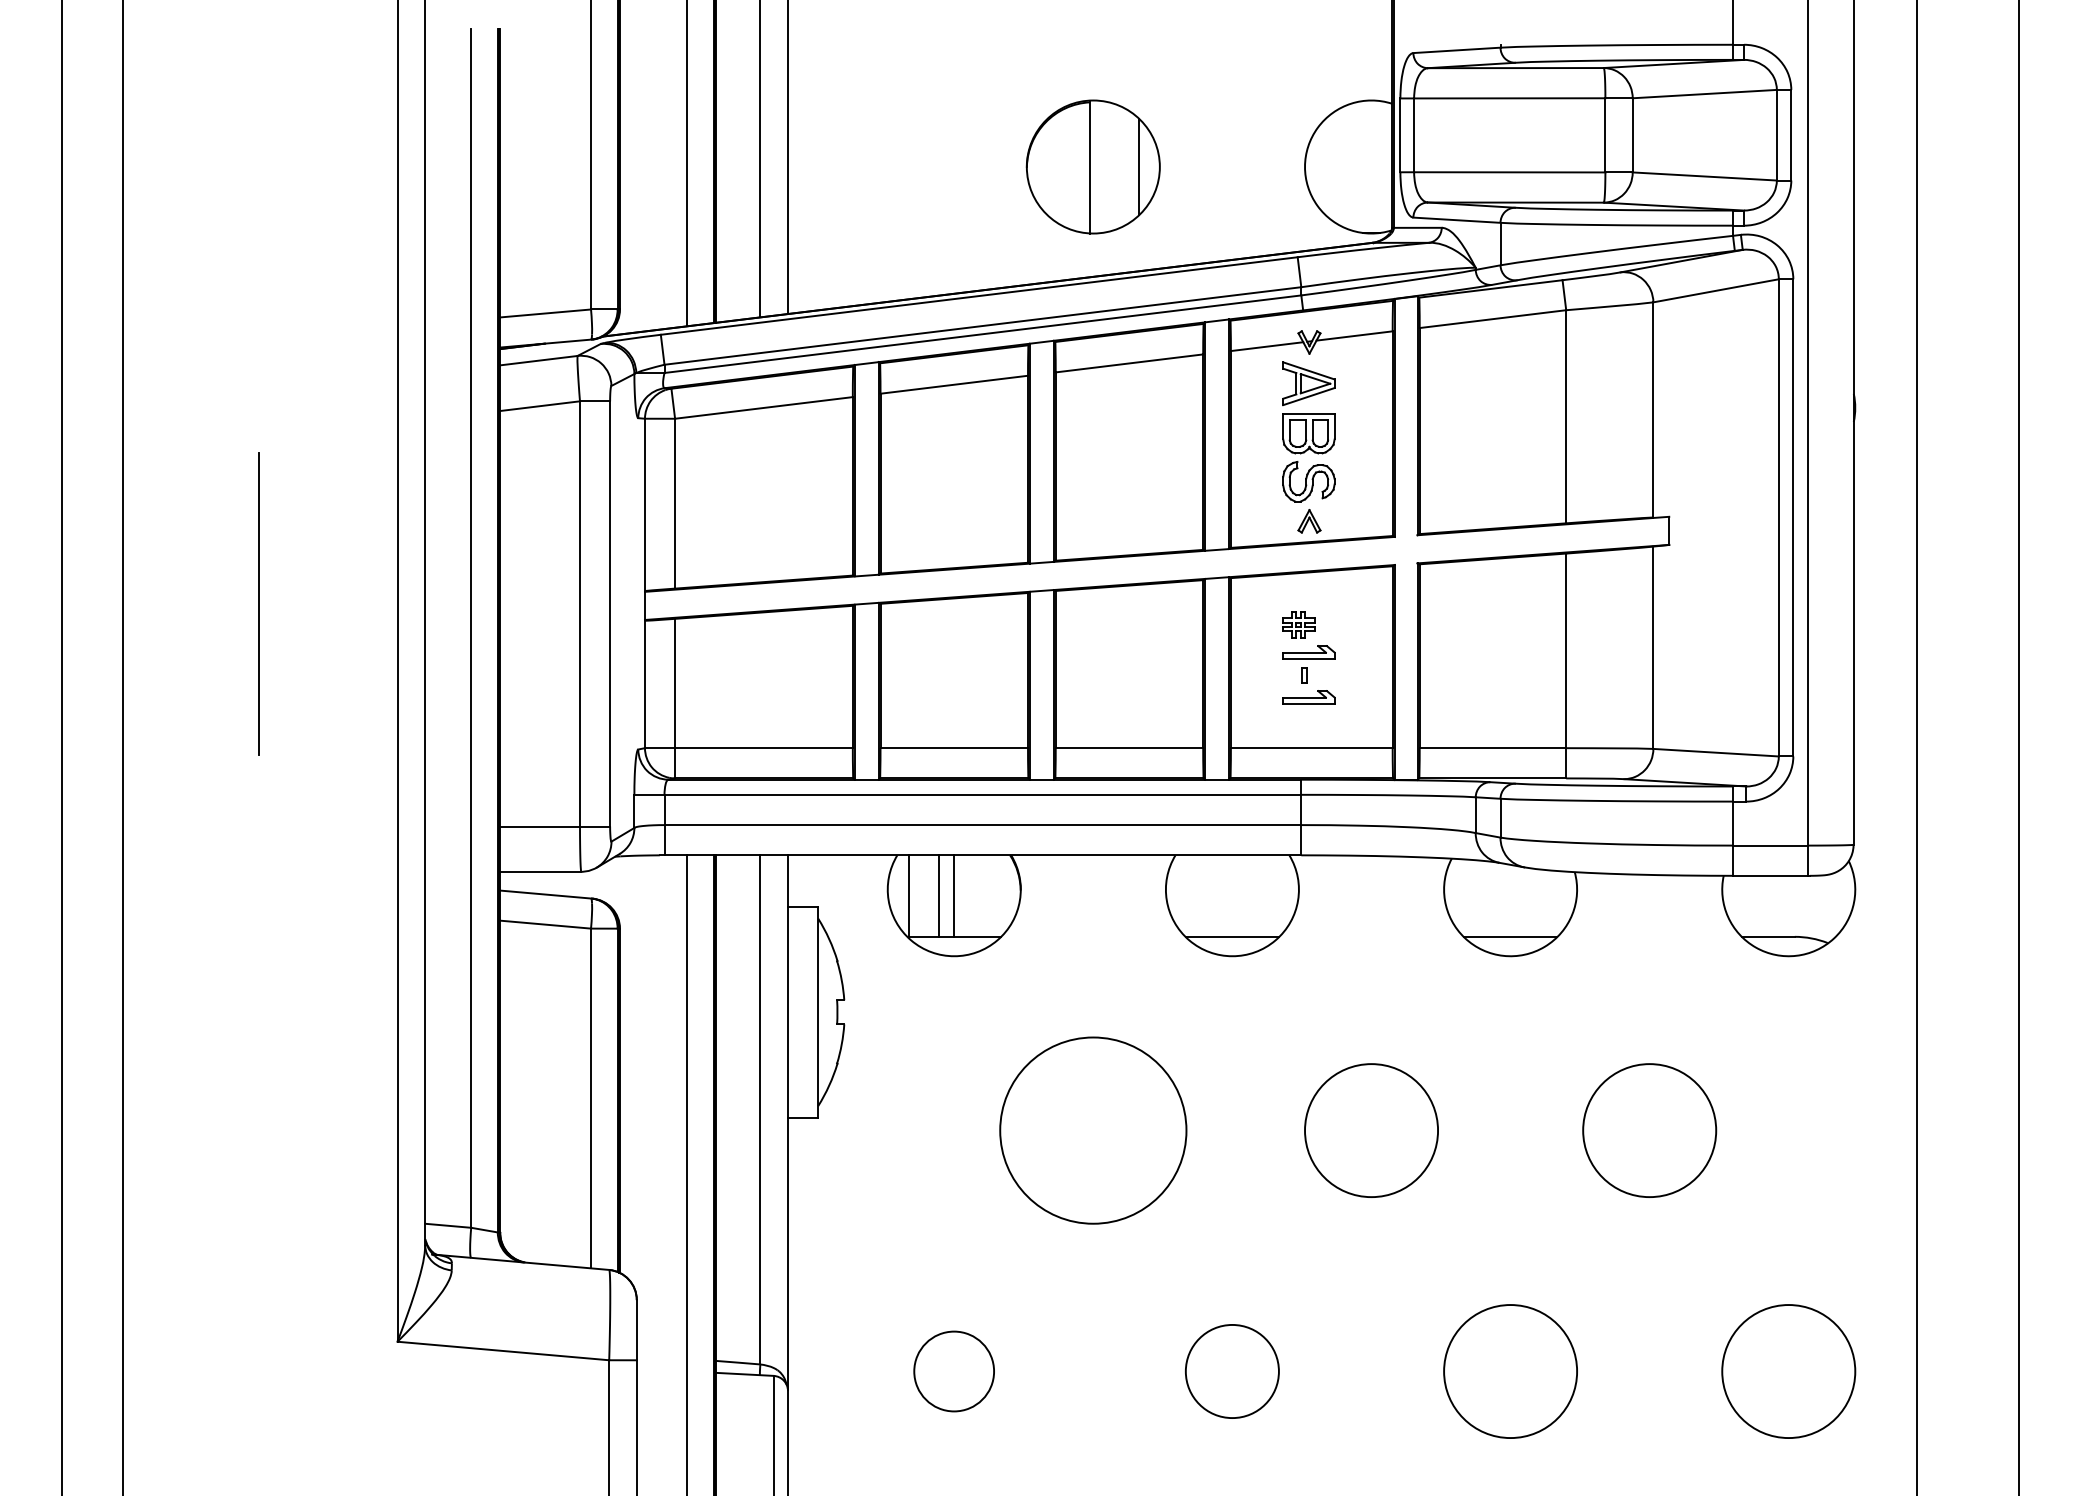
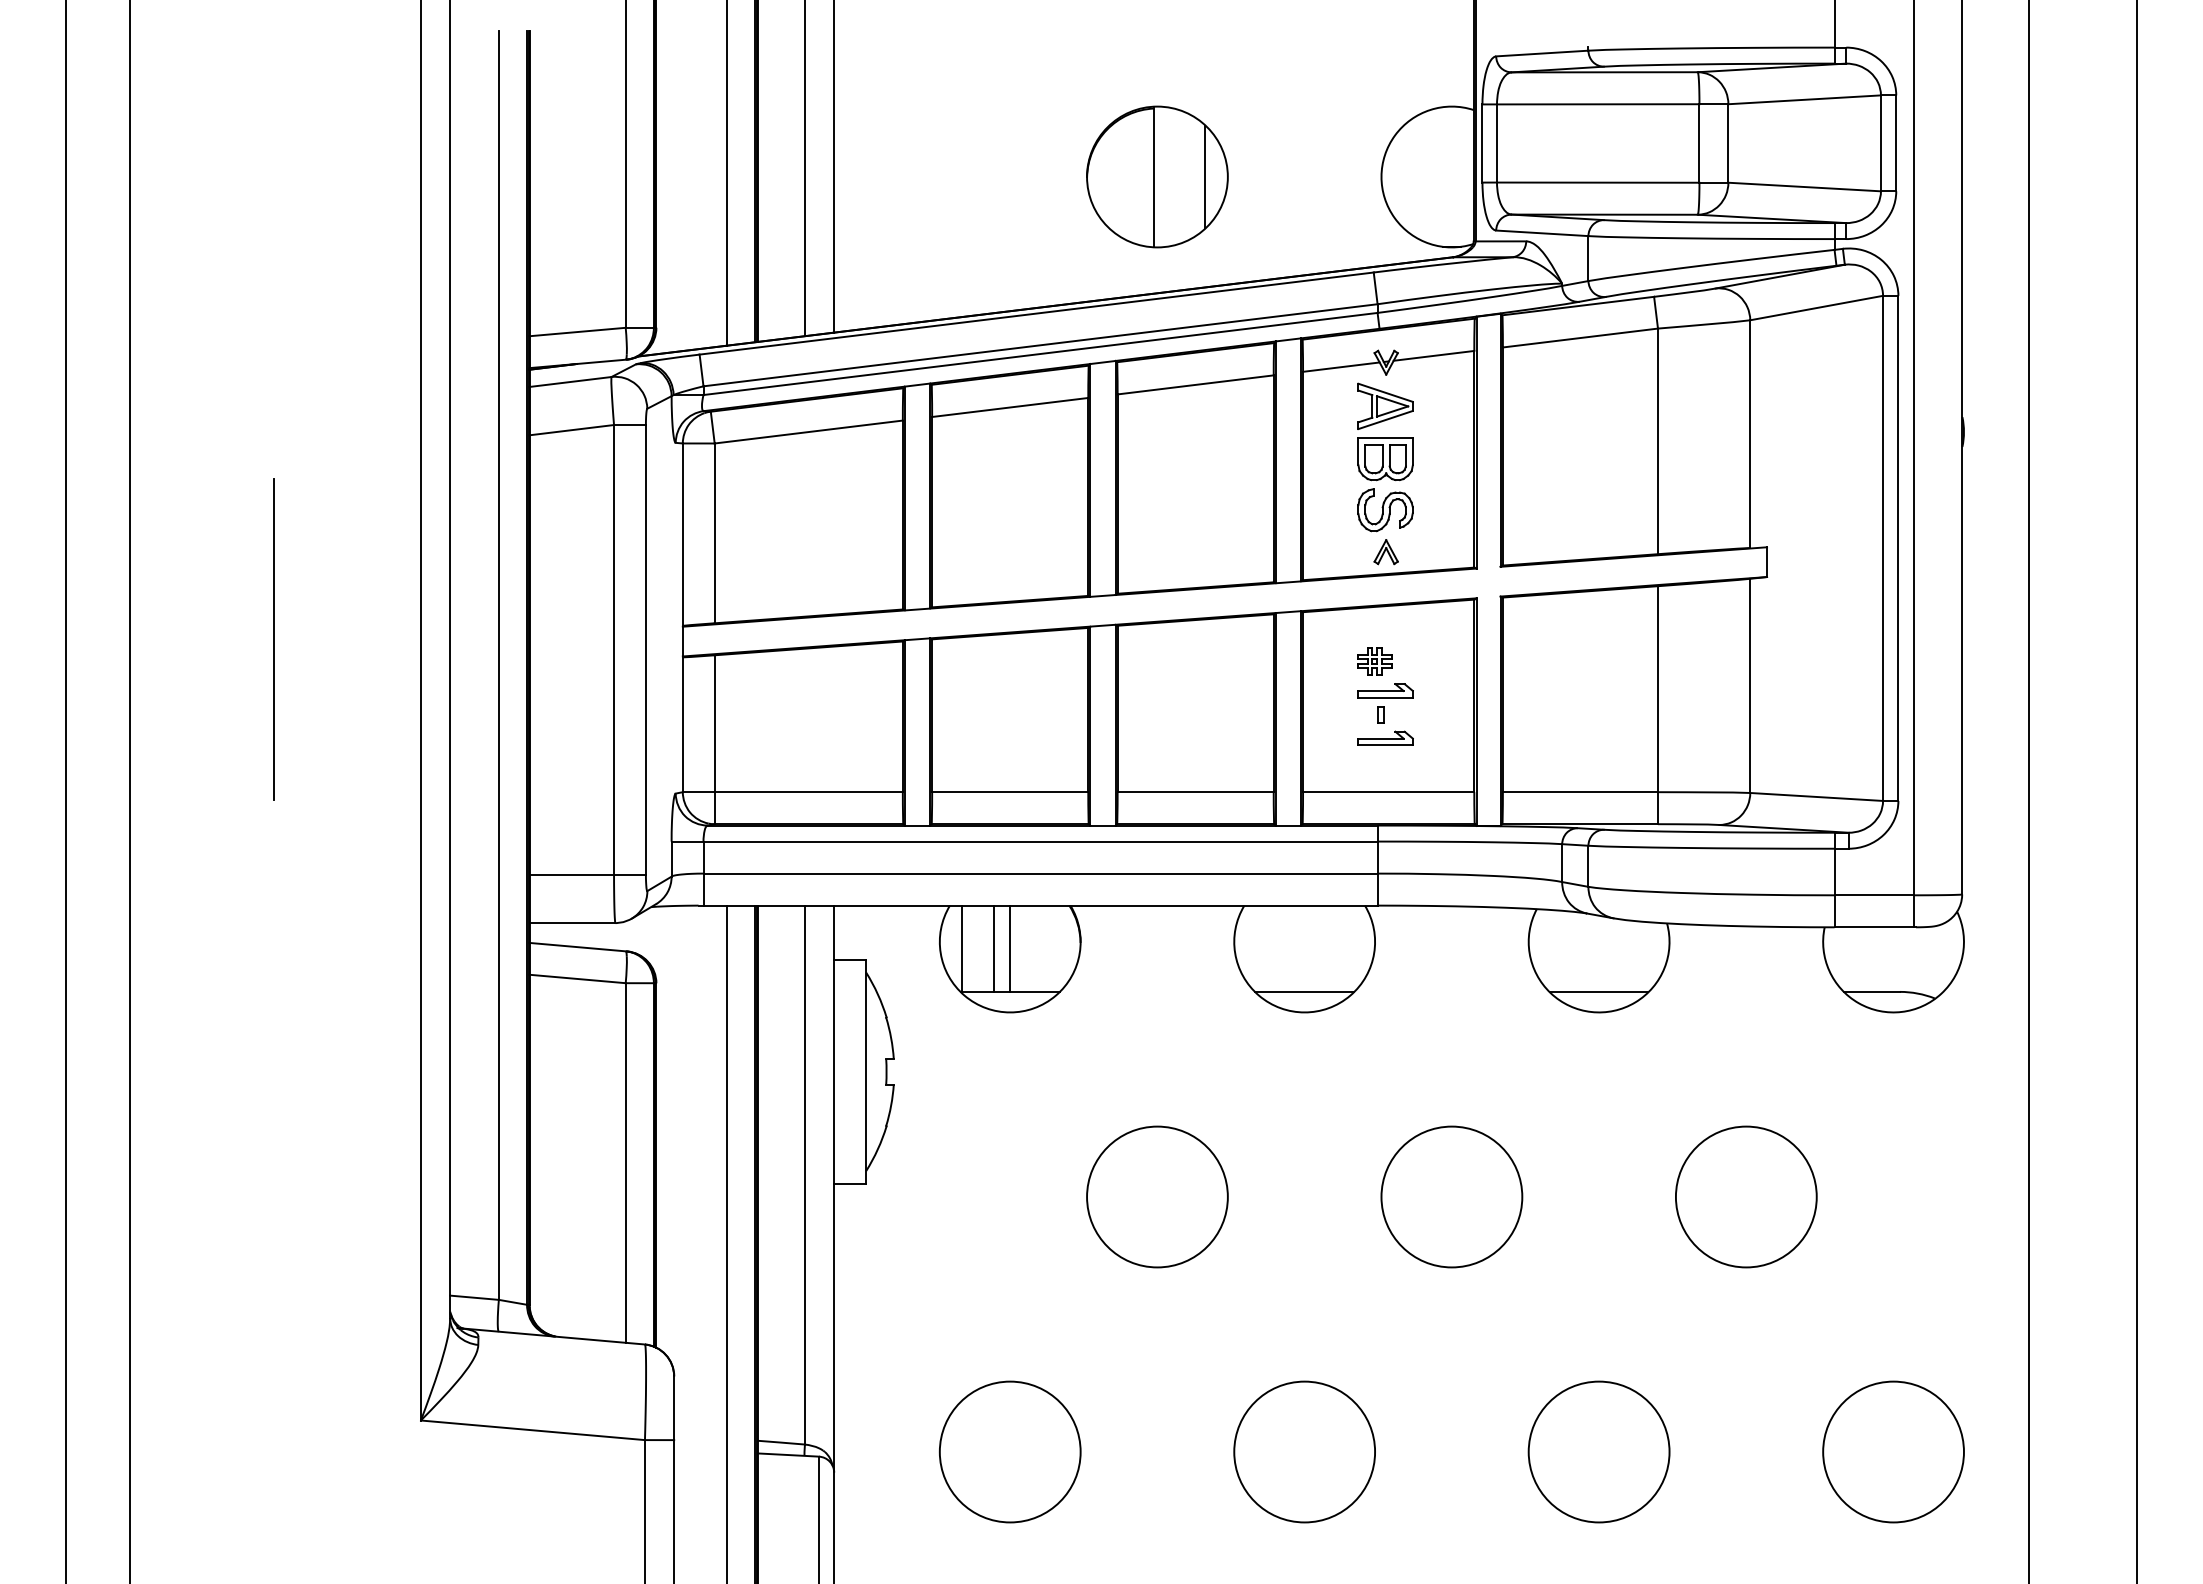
circle: (1093, 1130) -> (1157, 1196), size x0.71
circle: (953, 1371) -> (1009, 1451), size x1.67
circle: (1232, 1371) -> (1304, 1451), size x1.43

